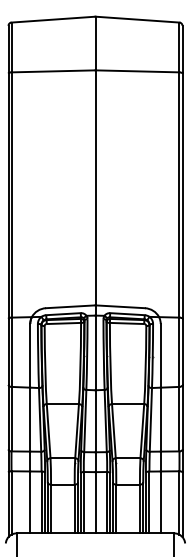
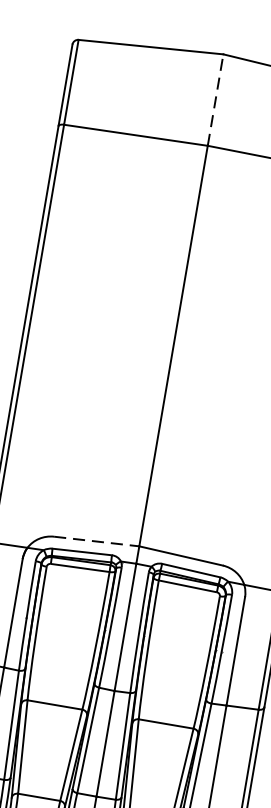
line: (95, 43) -> (215, 100), solid -> dashed
line: (70, 306) -> (96, 540), solid -> dashed

